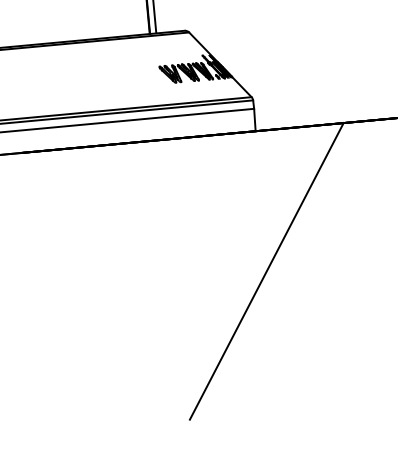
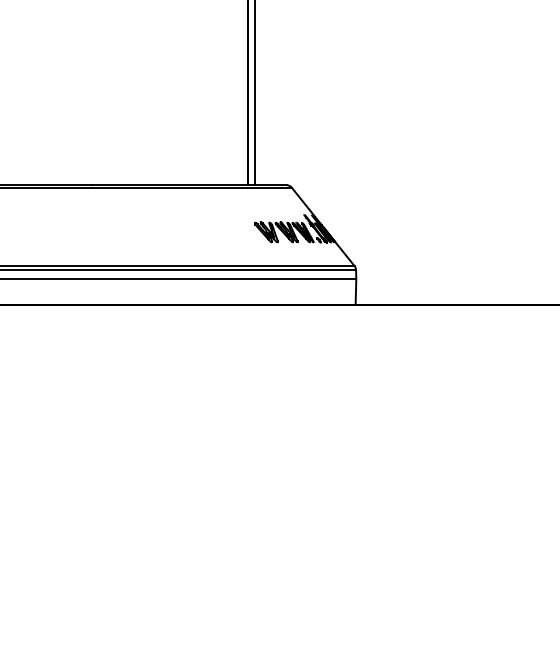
line: (266, 270) -> (353, 461), removed

